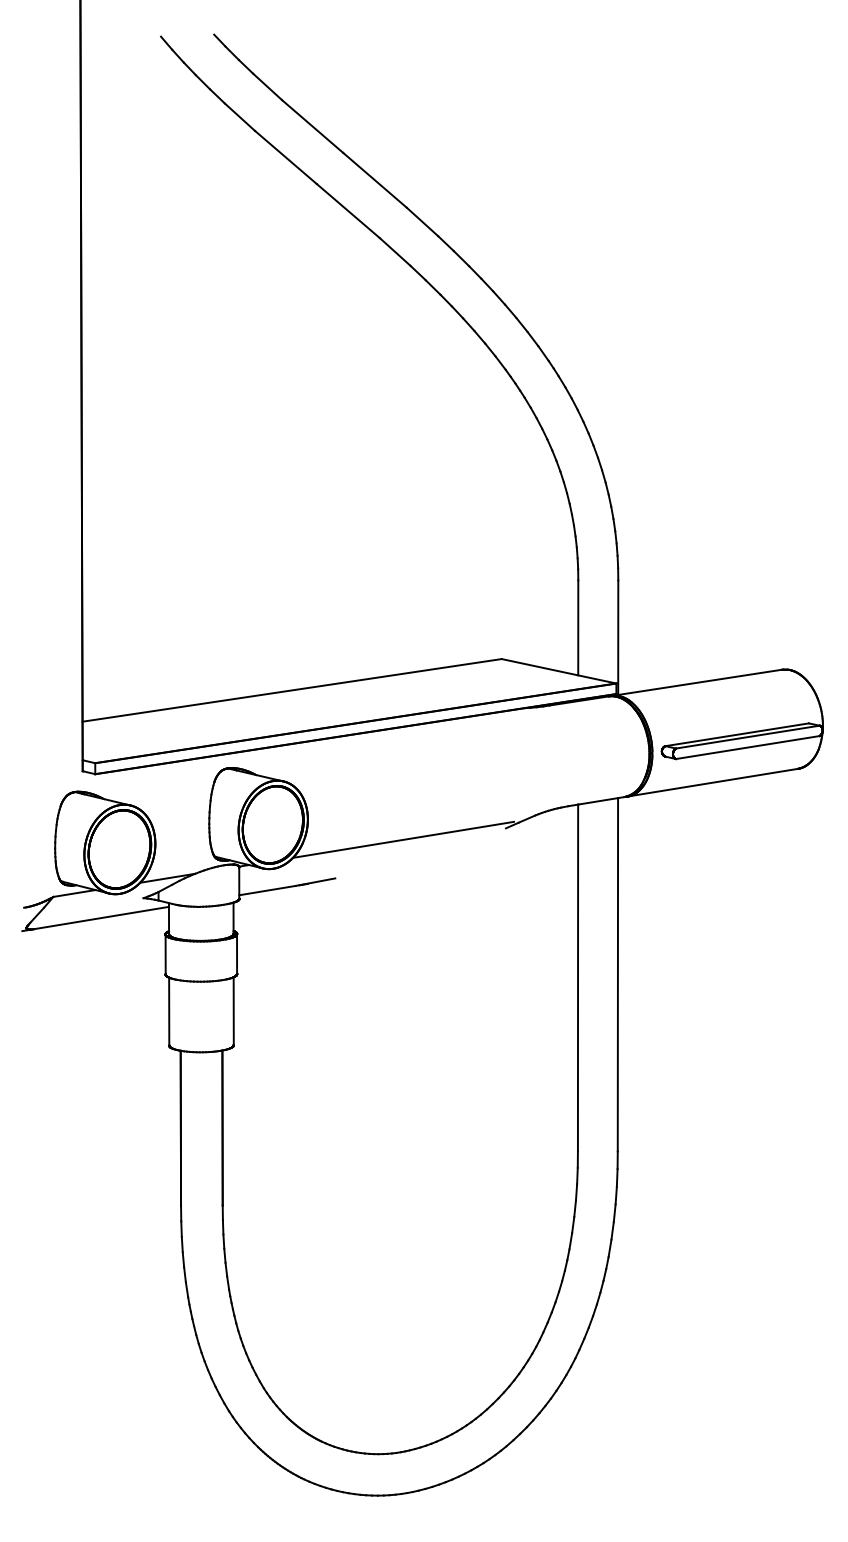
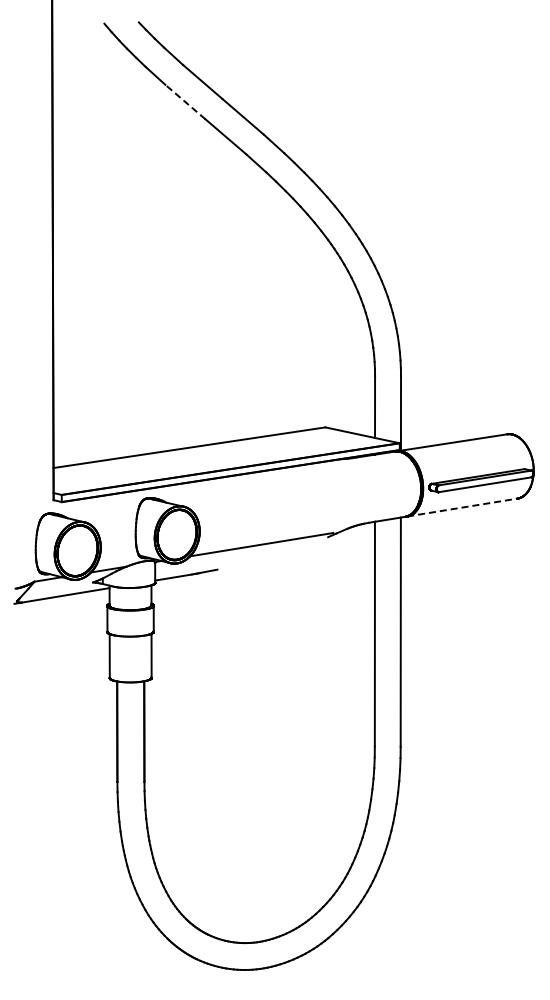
line: (286, 156) -> (185, 101), solid -> dashed
line: (713, 782) -> (462, 507), solid -> dashed

